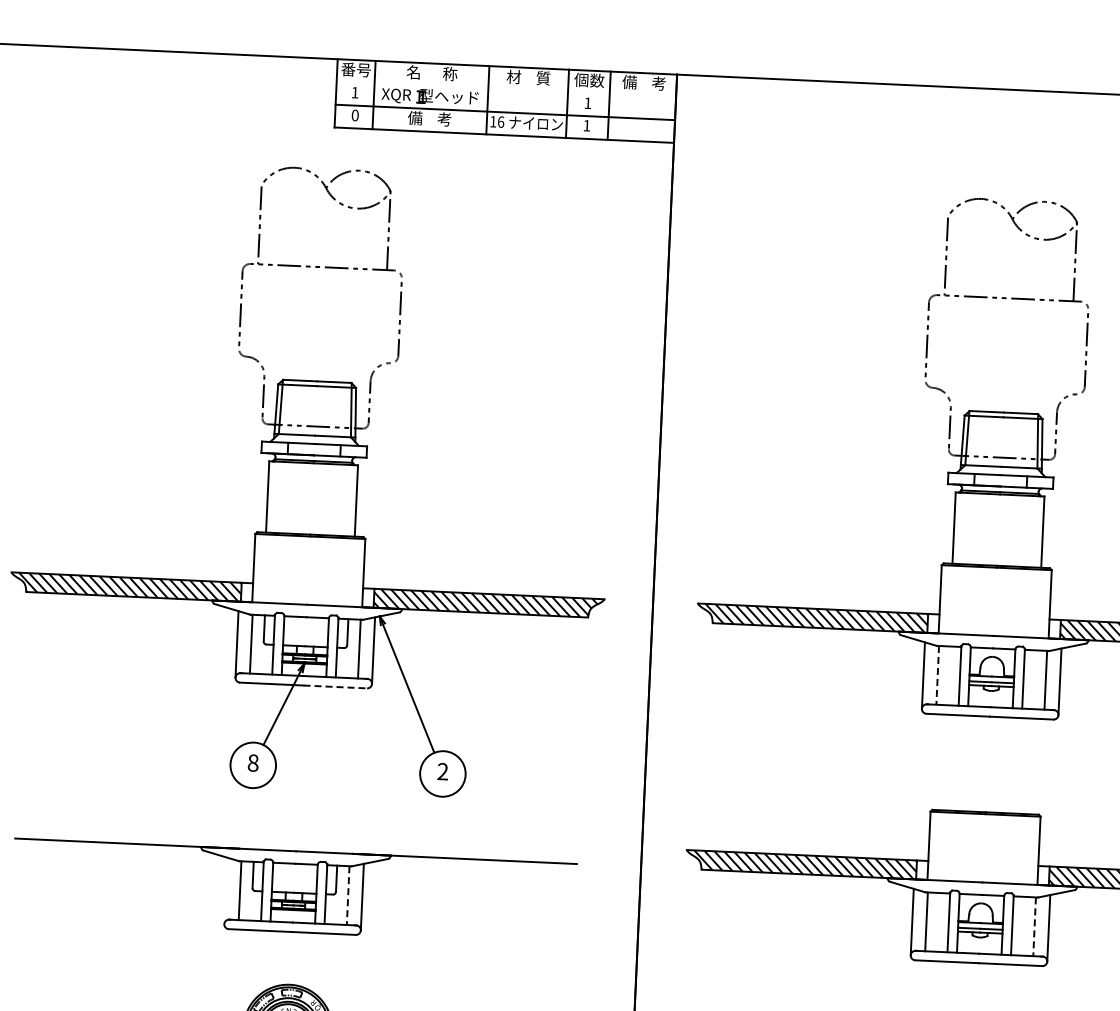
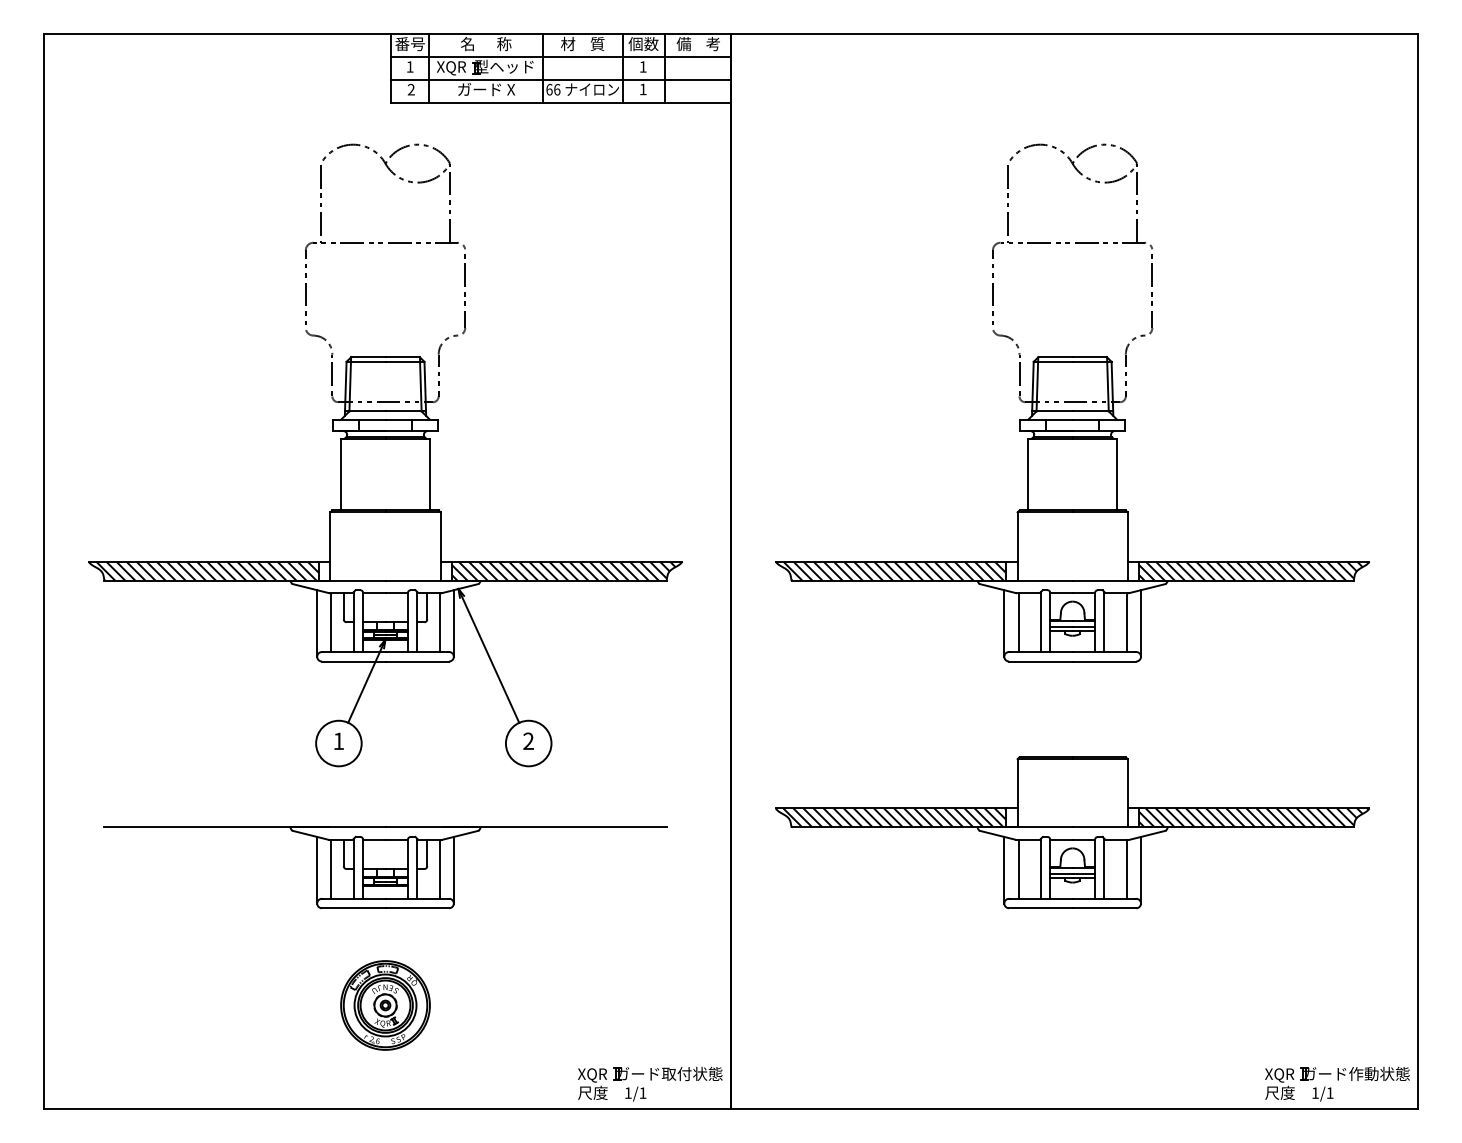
line: (506, 90) -> (561, 57), added
text: (354, 115) -> (410, 89), 0 -> 2
text: (430, 118) -> (486, 89), 備    考 -> ガード X
text: (493, 121) -> (549, 89), 16 -> 66
line: (937, 676) -> (1018, 623), dashed -> solid
line: (335, 686) -> (417, 661), dashed -> solid
text: (252, 763) -> (338, 741), 8 -> 1
line: (226, 890) -> (317, 869), added
line: (348, 895) -> (439, 869), dashed -> solid
line: (1034, 926) -> (1126, 869), dashed -> solid

